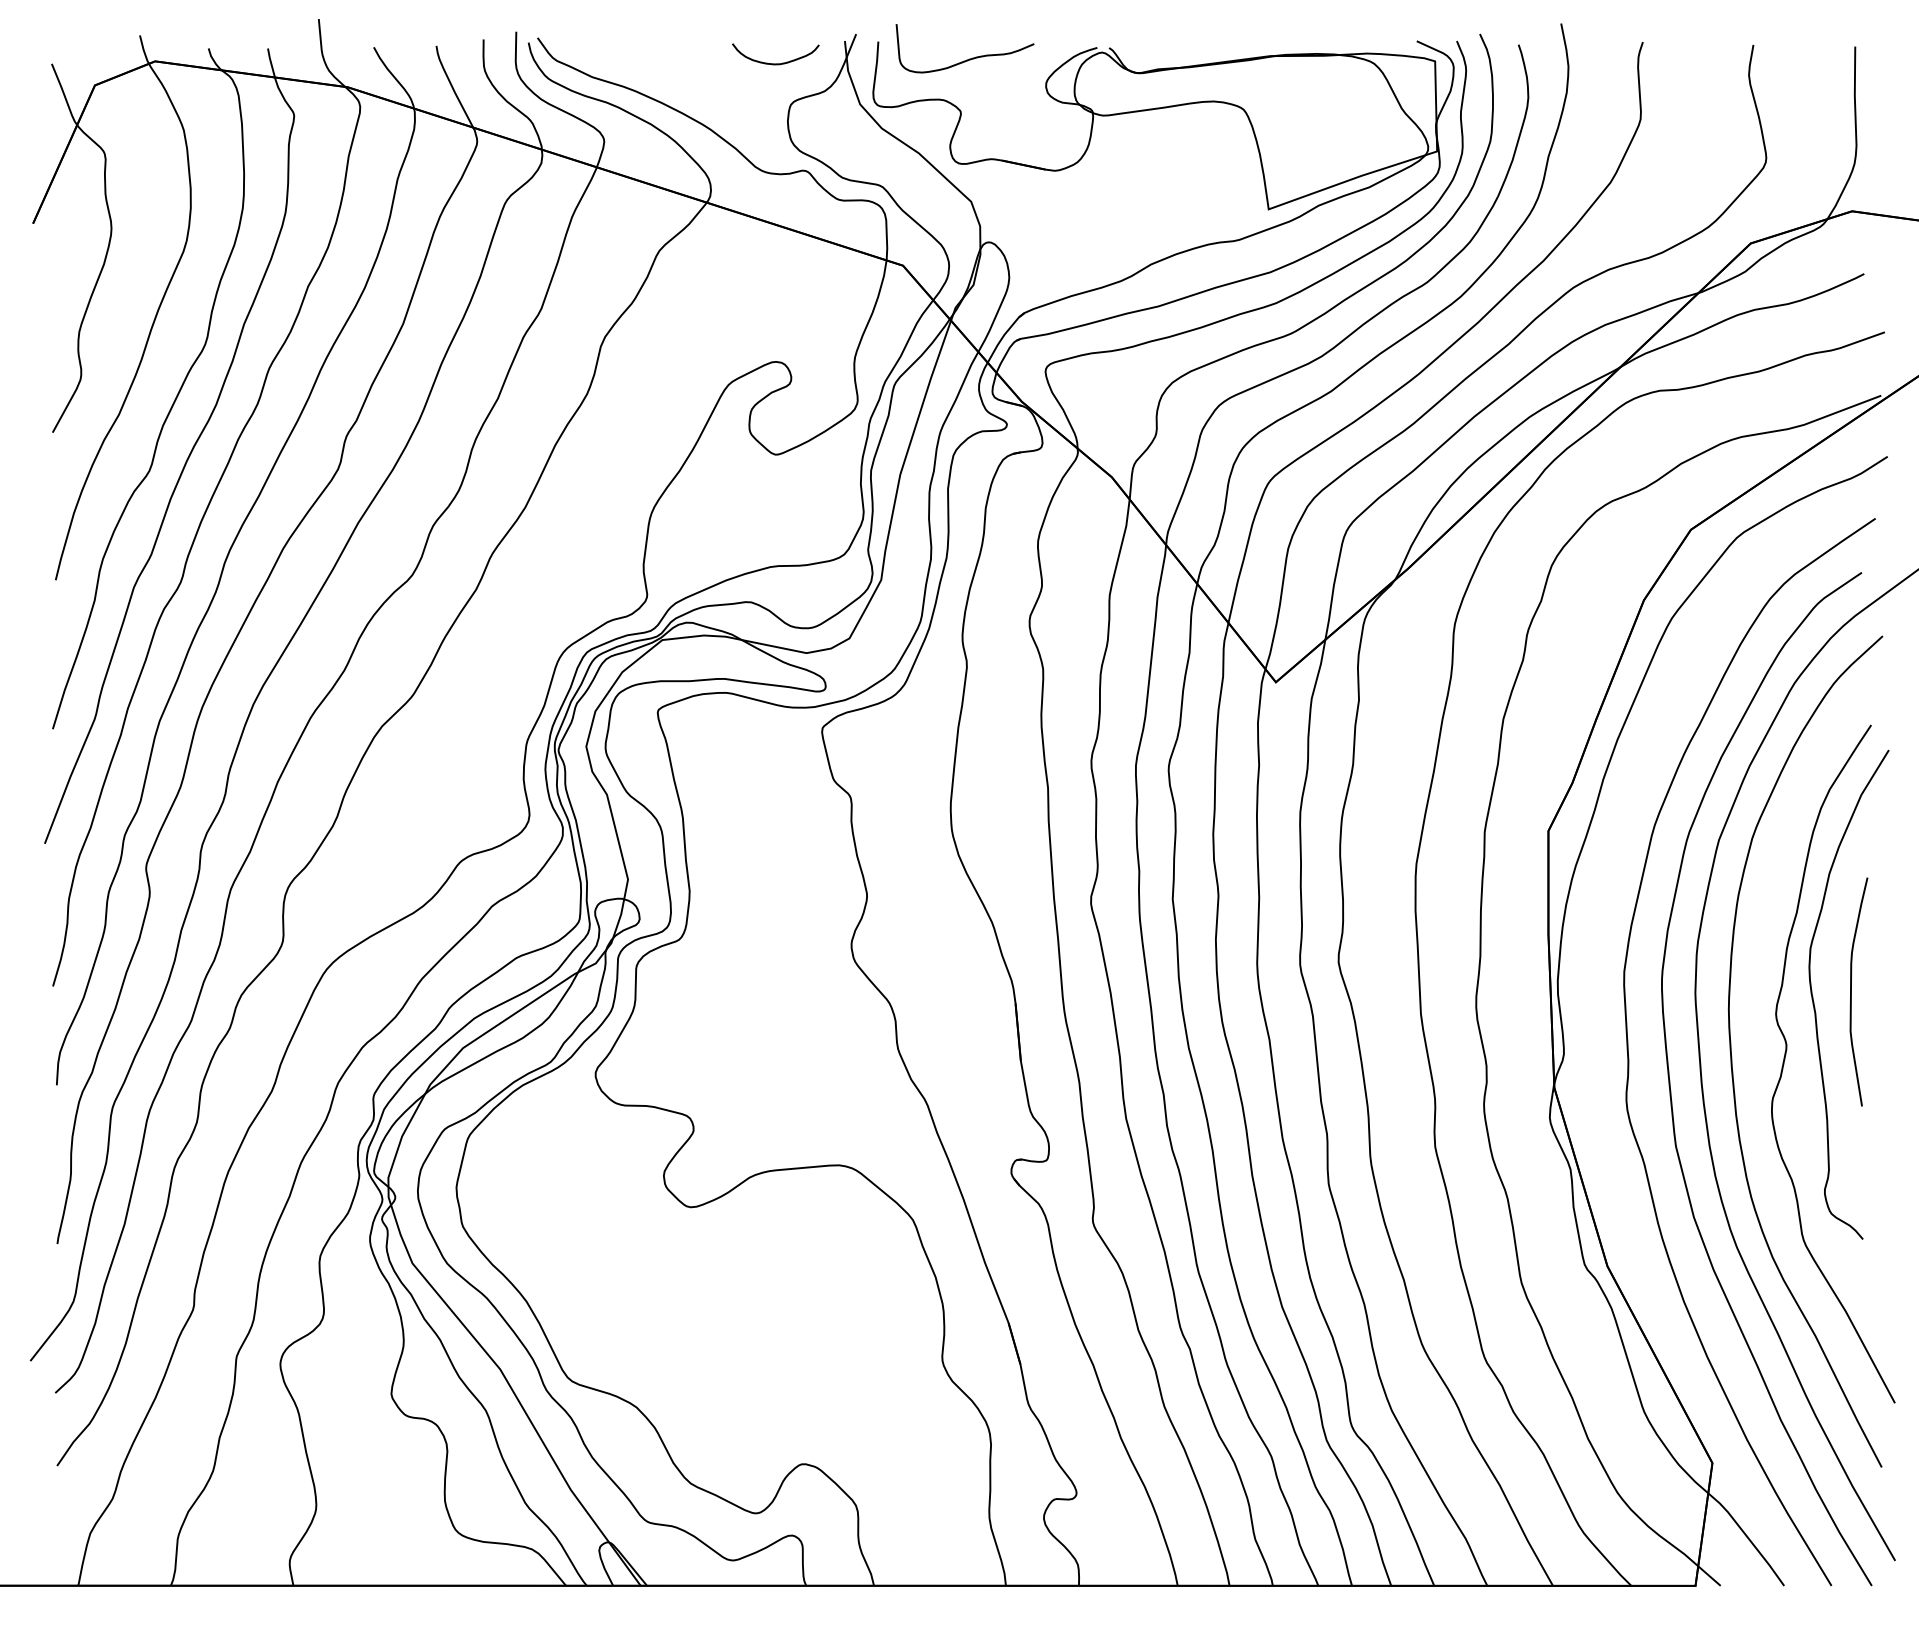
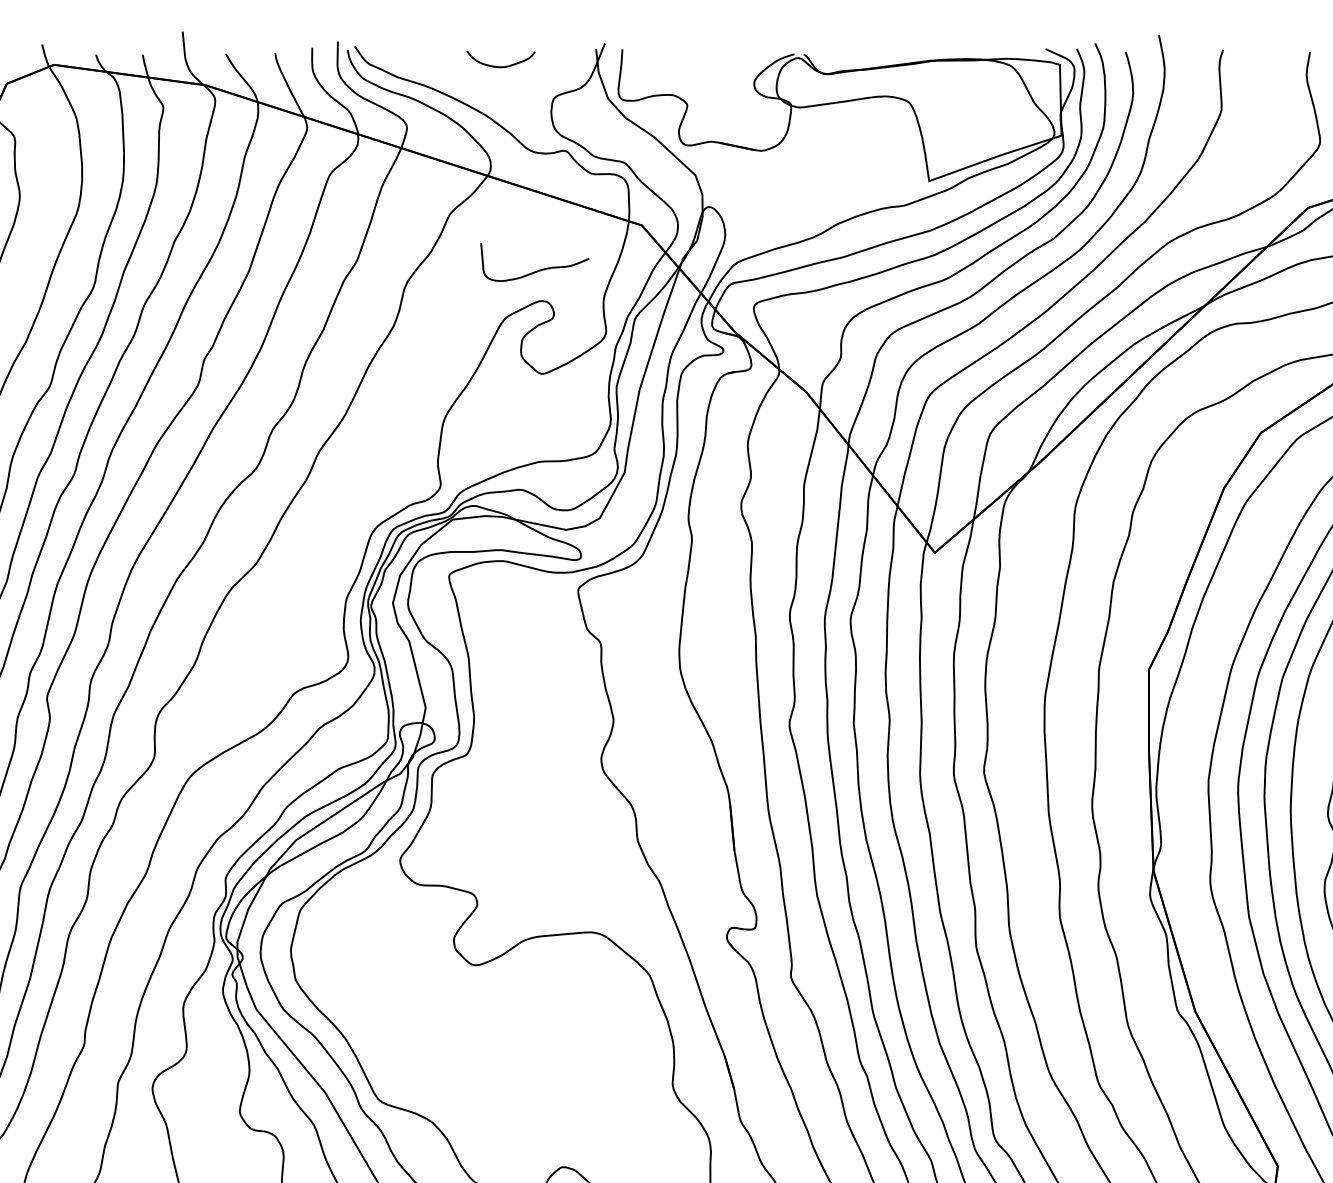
curve: (969, 58) -> (538, 270), moved
curve: (775, 63) -> (500, 66), moved

